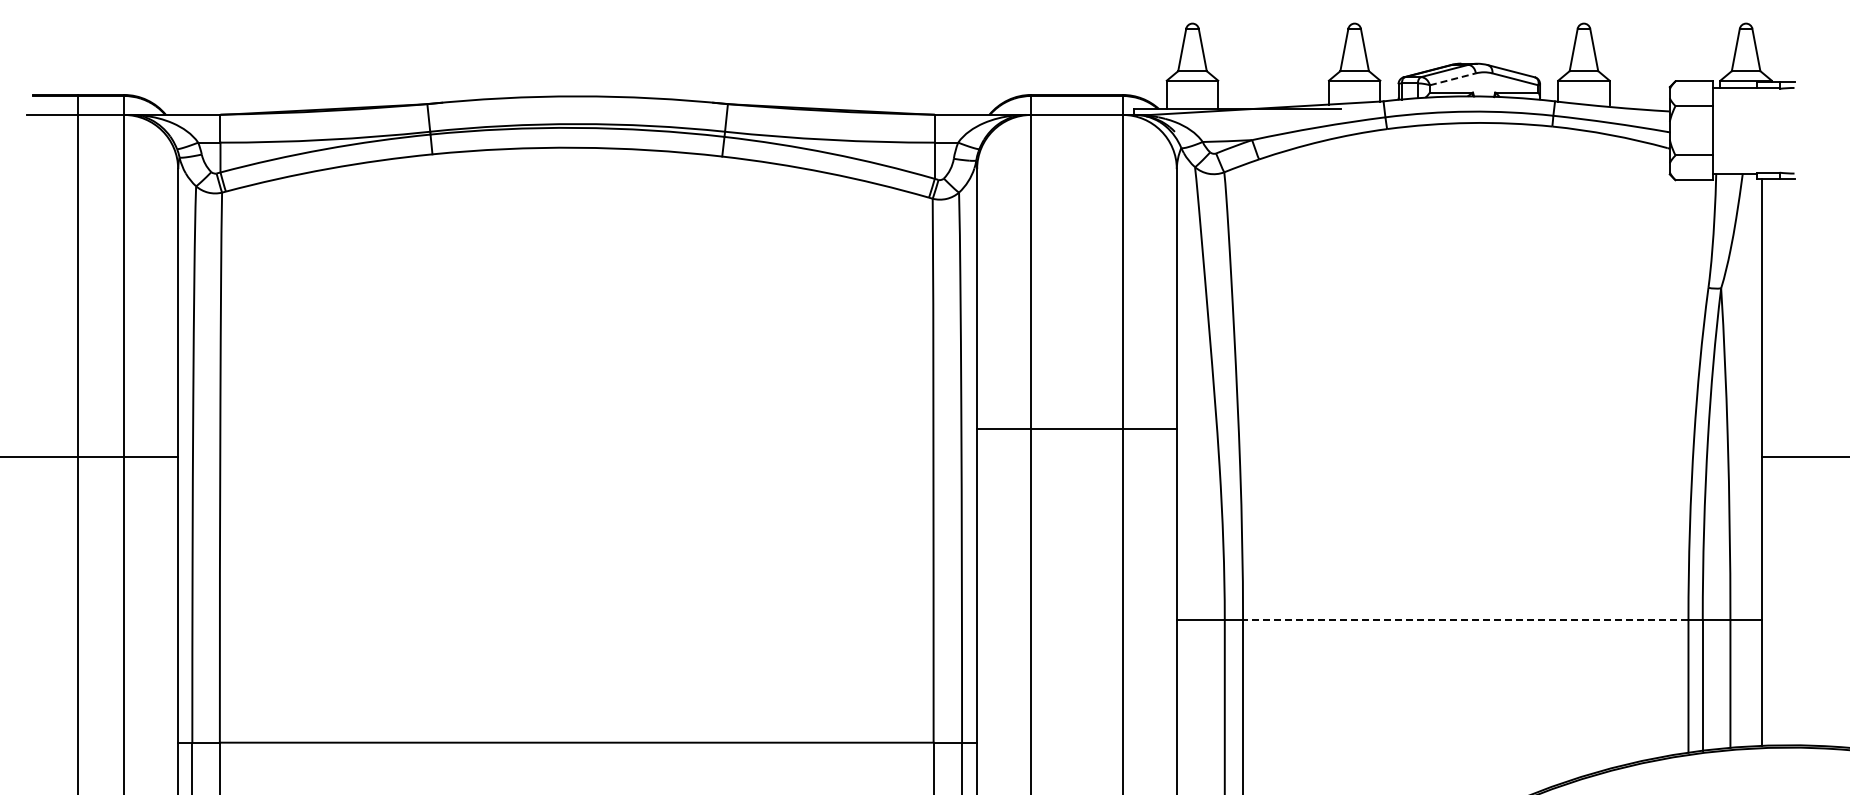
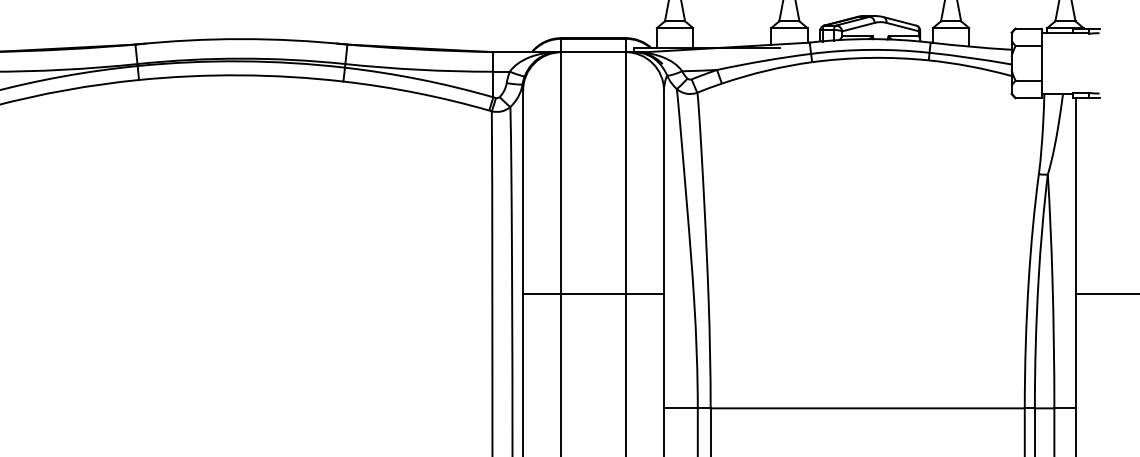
line: (1452, 79) -> (858, 27), dashed -> solid
line: (1076, 429) -> (593, 293), moved
line: (1465, 619) -> (867, 408), dashed -> solid

